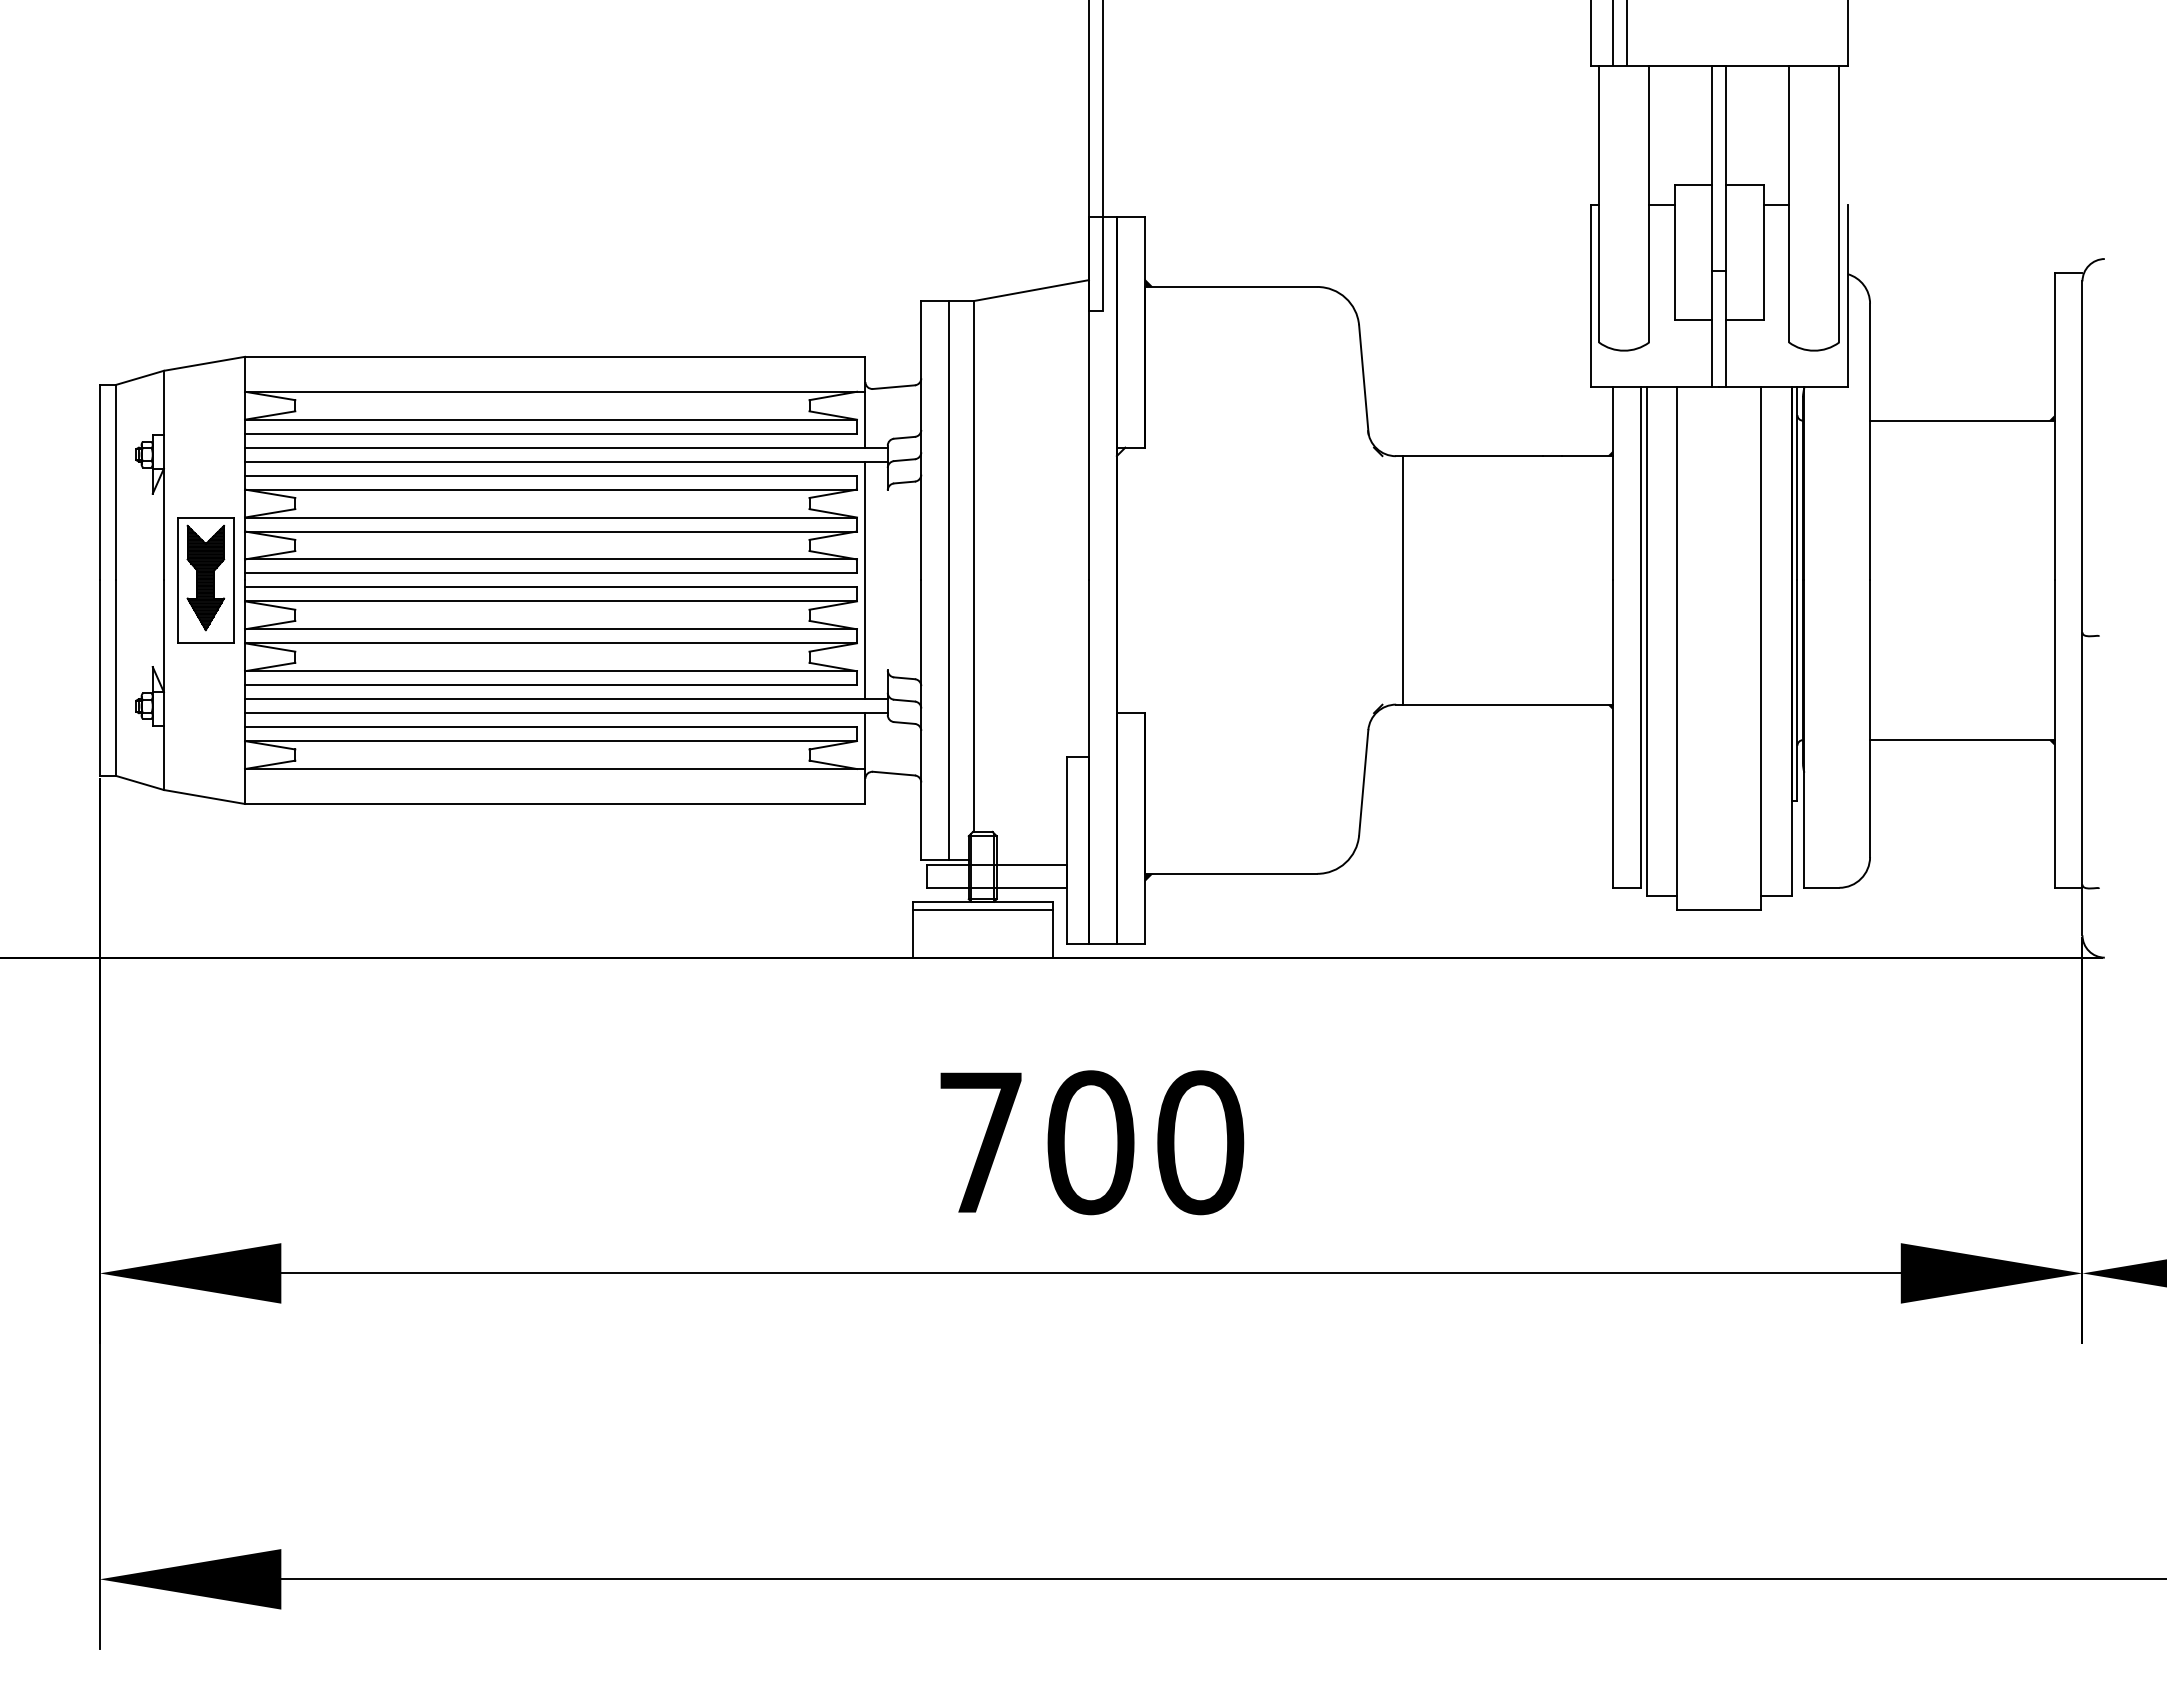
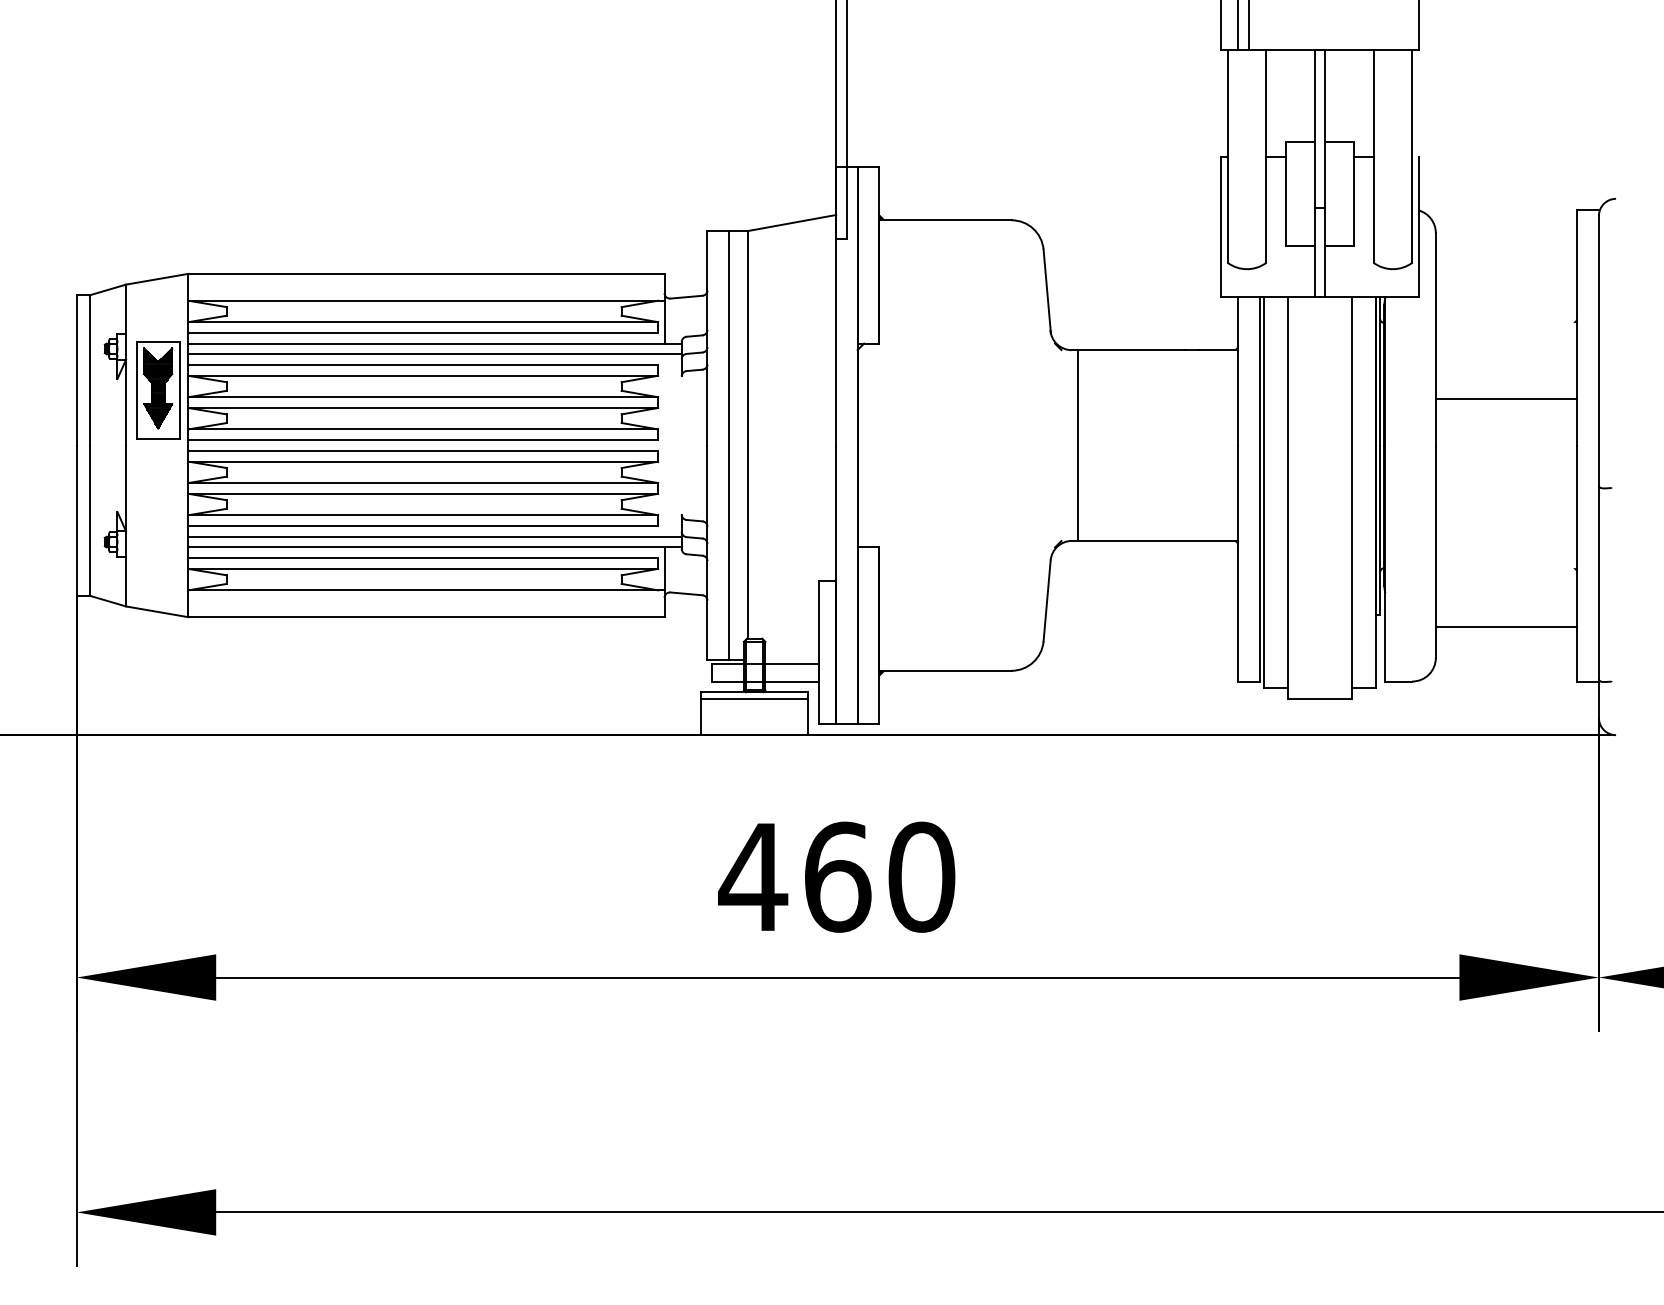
line: (1962, 421) -> (1506, 399), moved
part: (205, 580) -> (157, 390), moved
line: (865, 580) -> (664, 445), removed
line: (1962, 739) -> (1506, 626), moved
text: (1035, 1142) -> (795, 877), 700 -> 460

